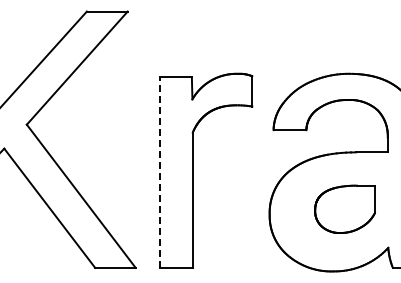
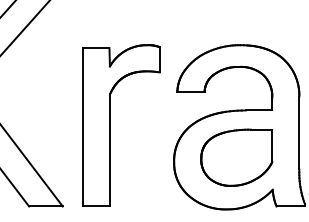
line: (160, 172) -> (83, 127), dashed -> solid
part: (344, 209) -> (236, 157), size x1.43

